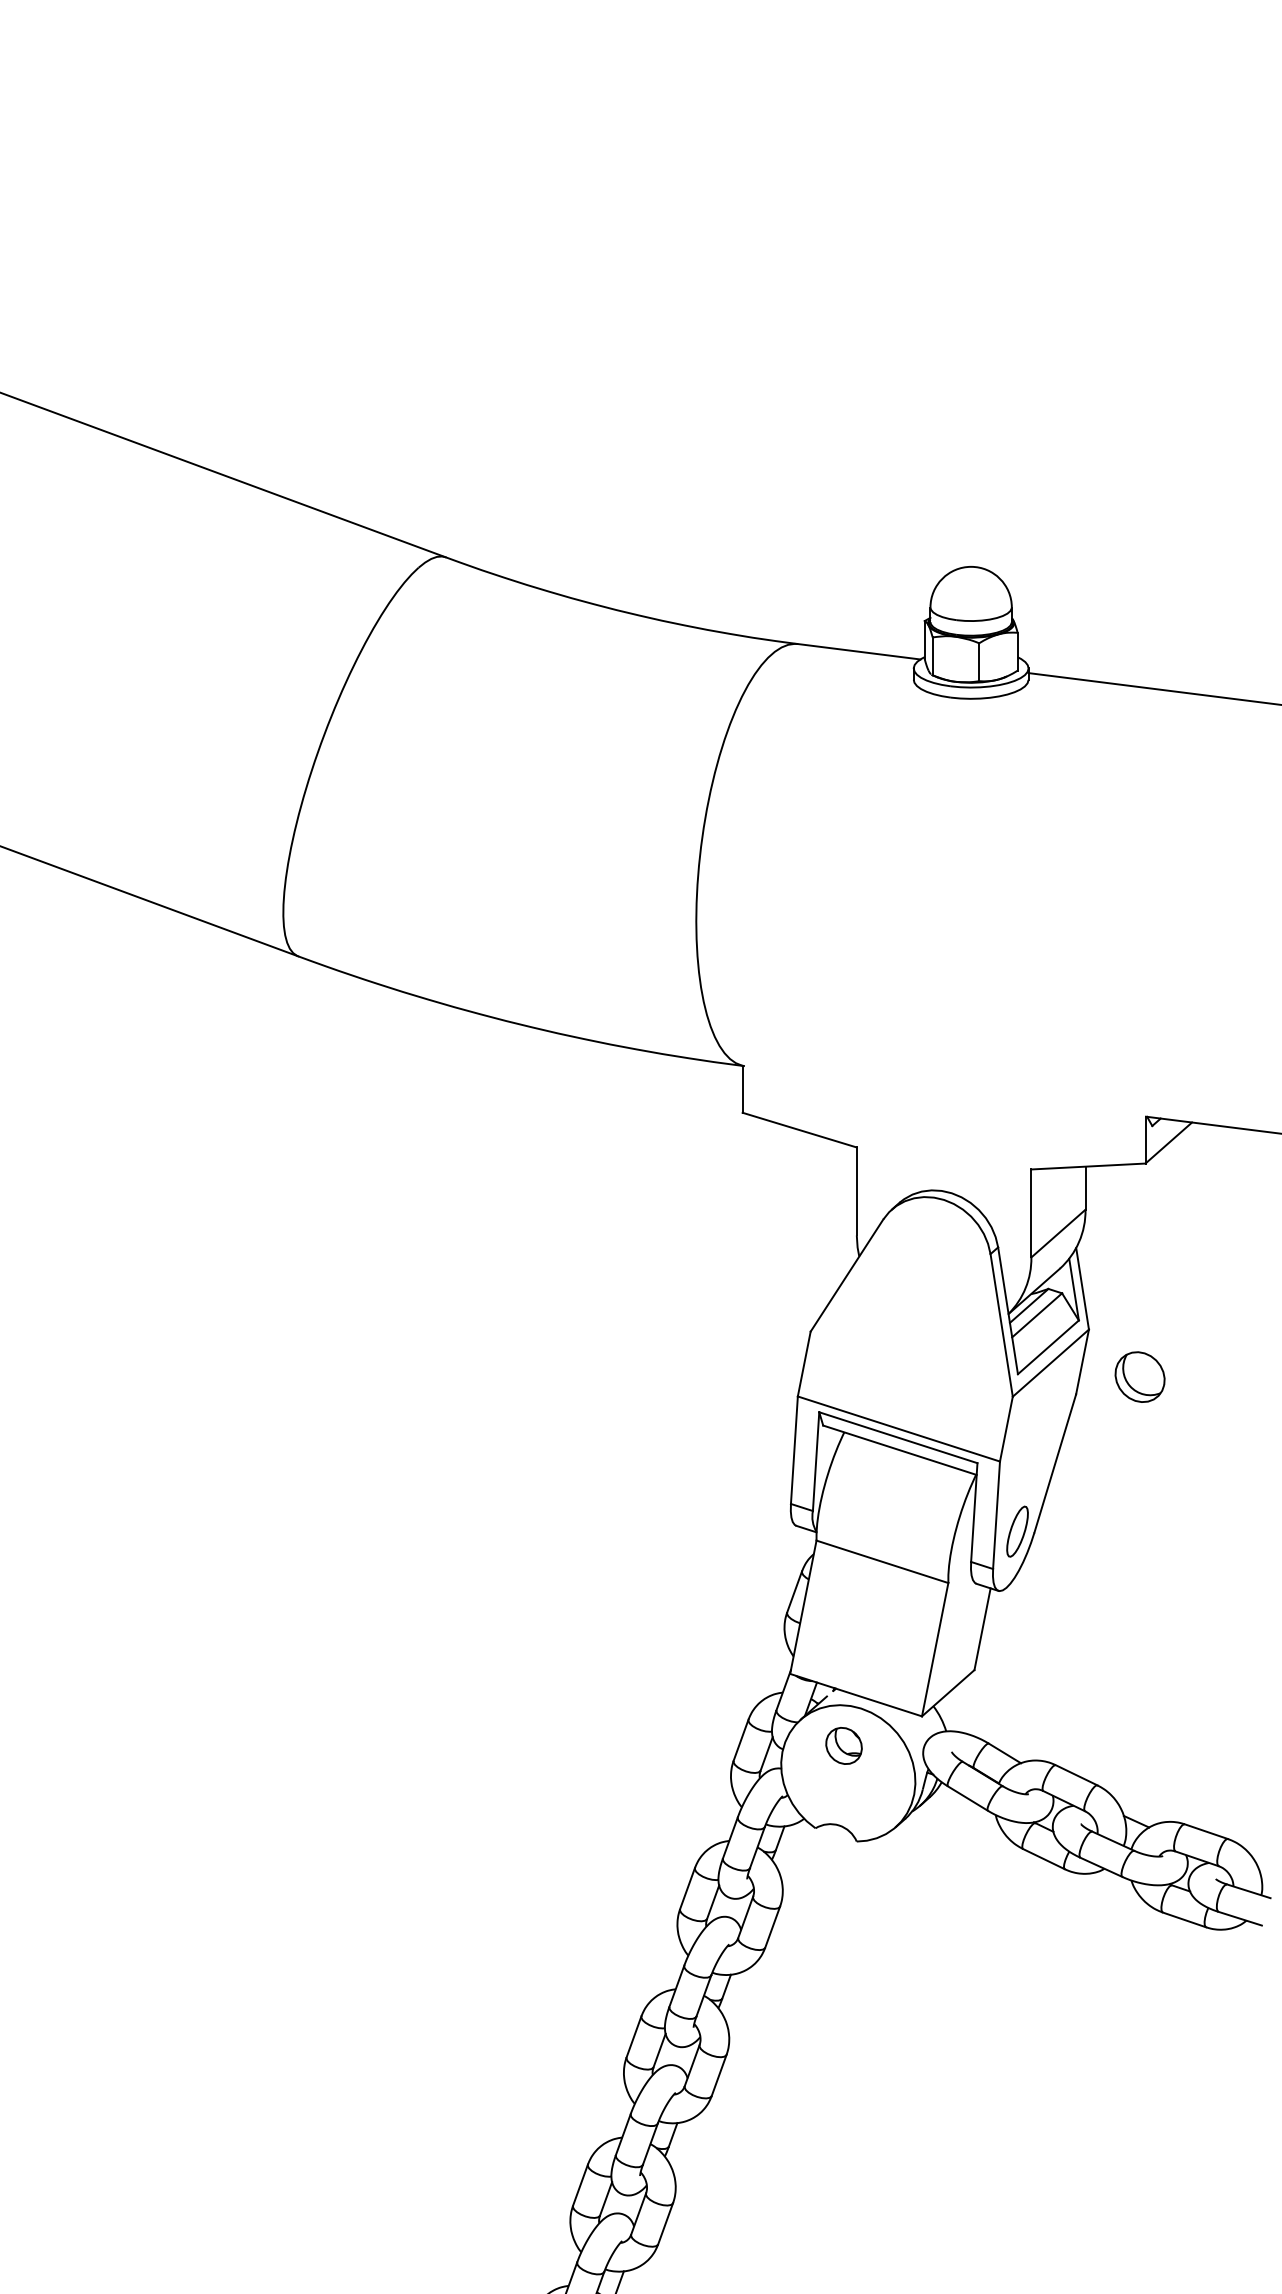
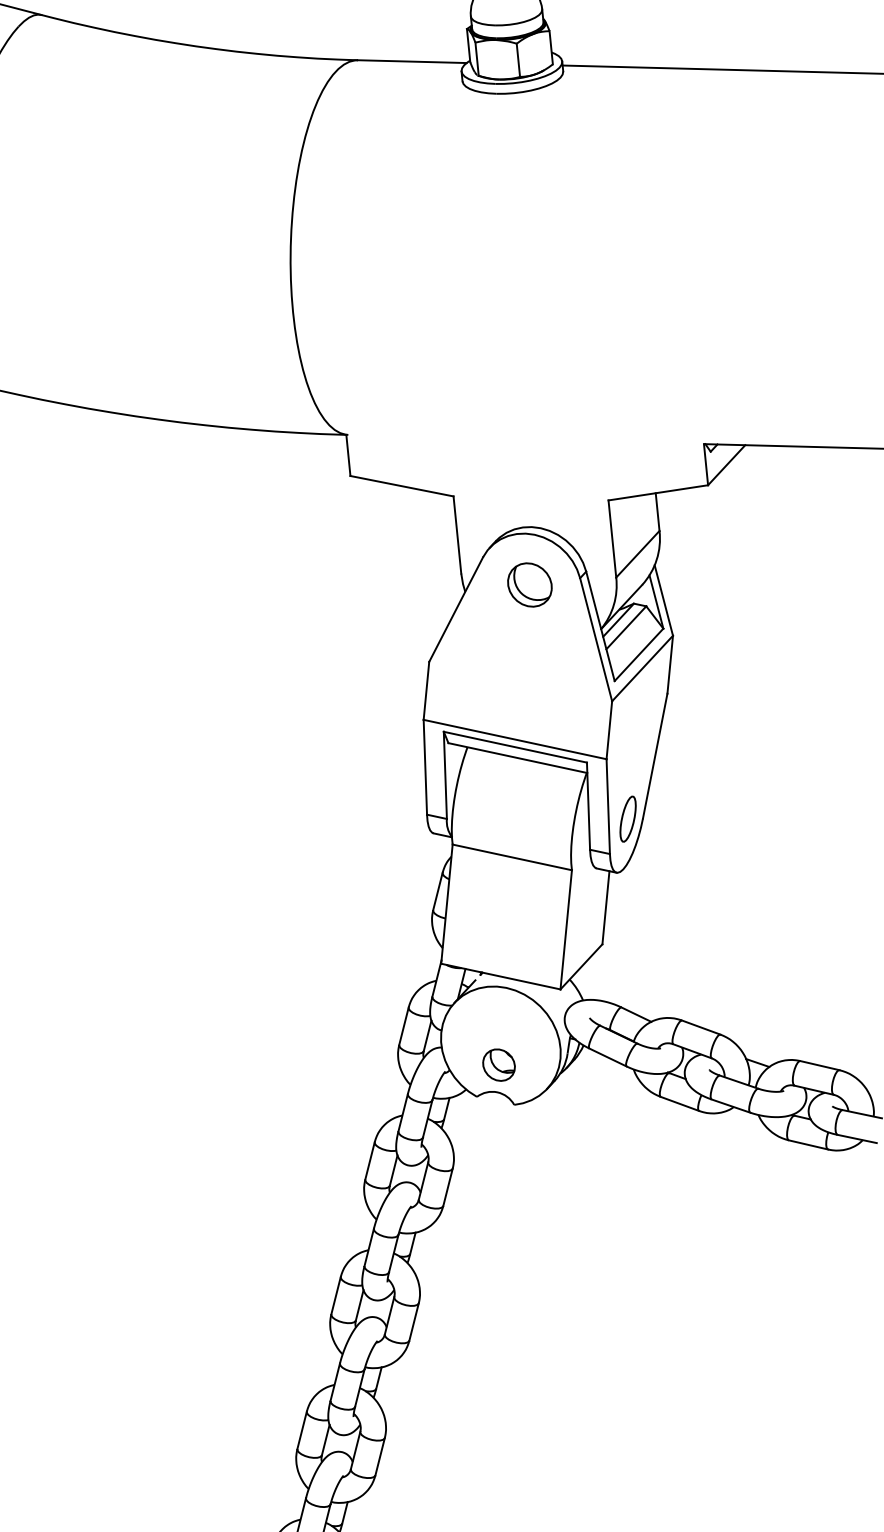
part: (1139, 1376) -> (529, 584), moved
part: (843, 1745) -> (498, 1064), moved

